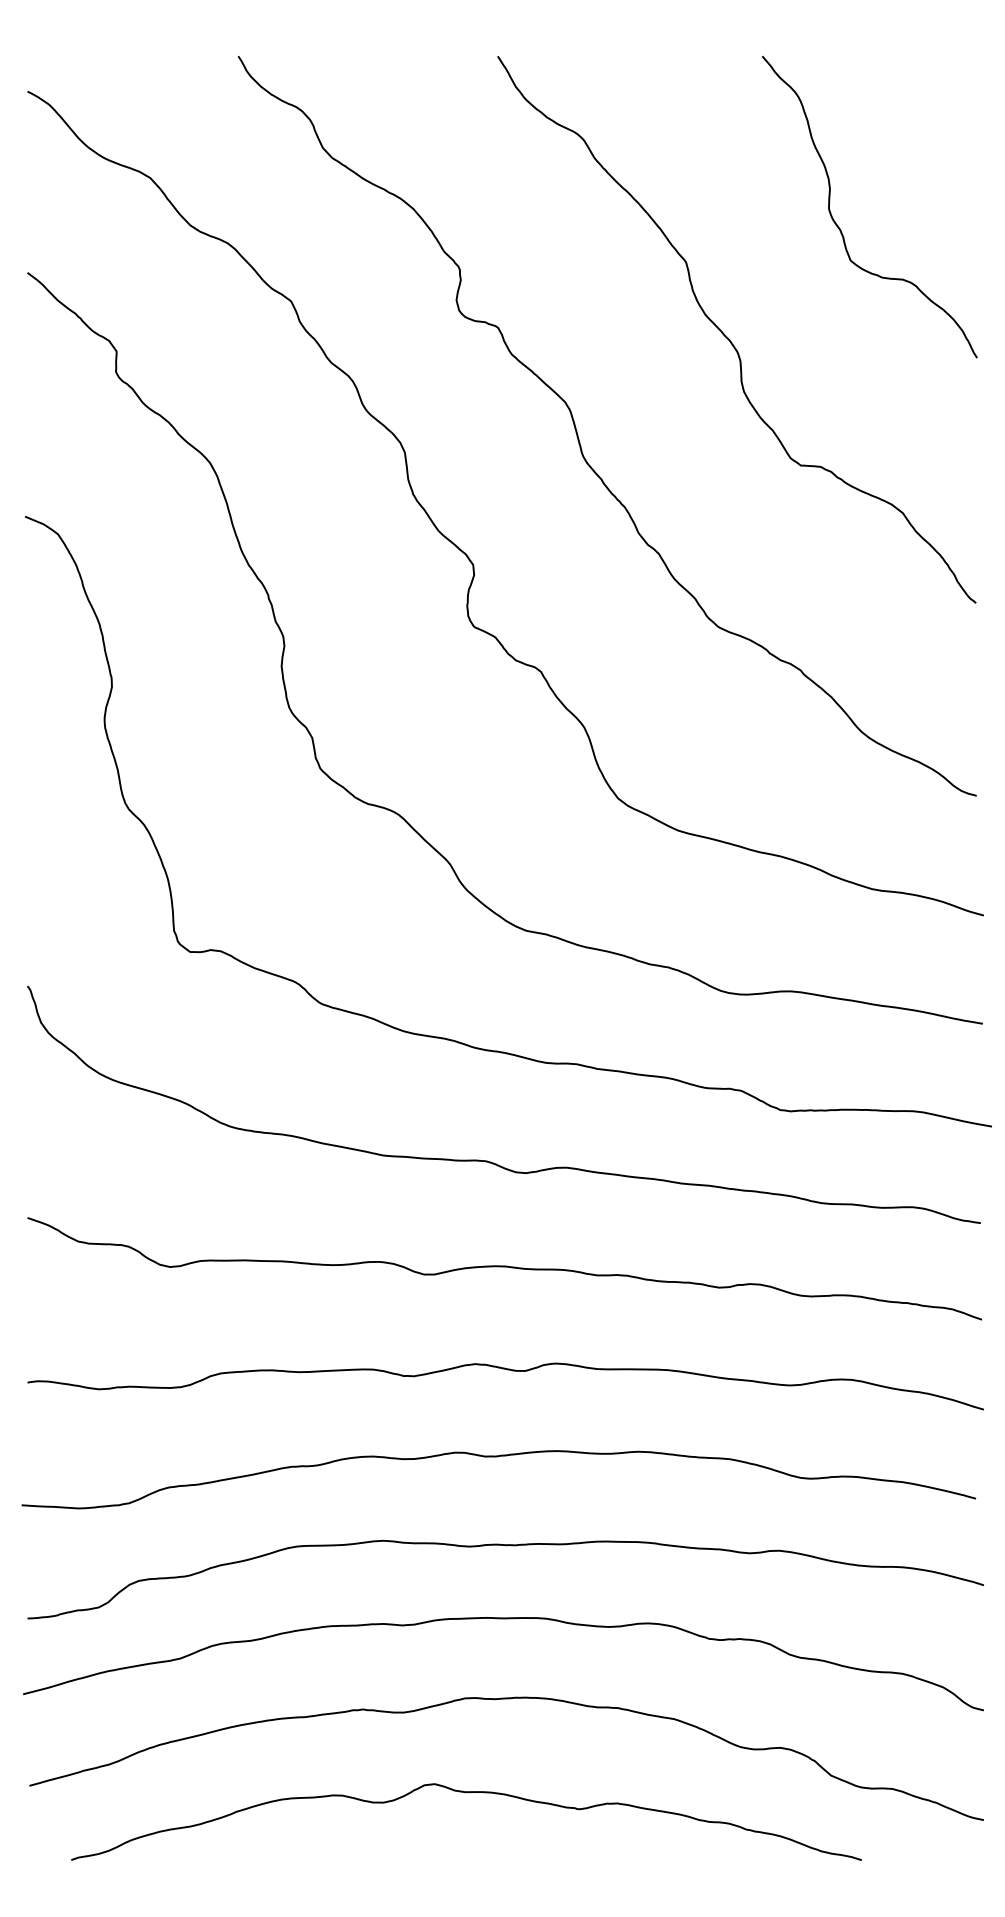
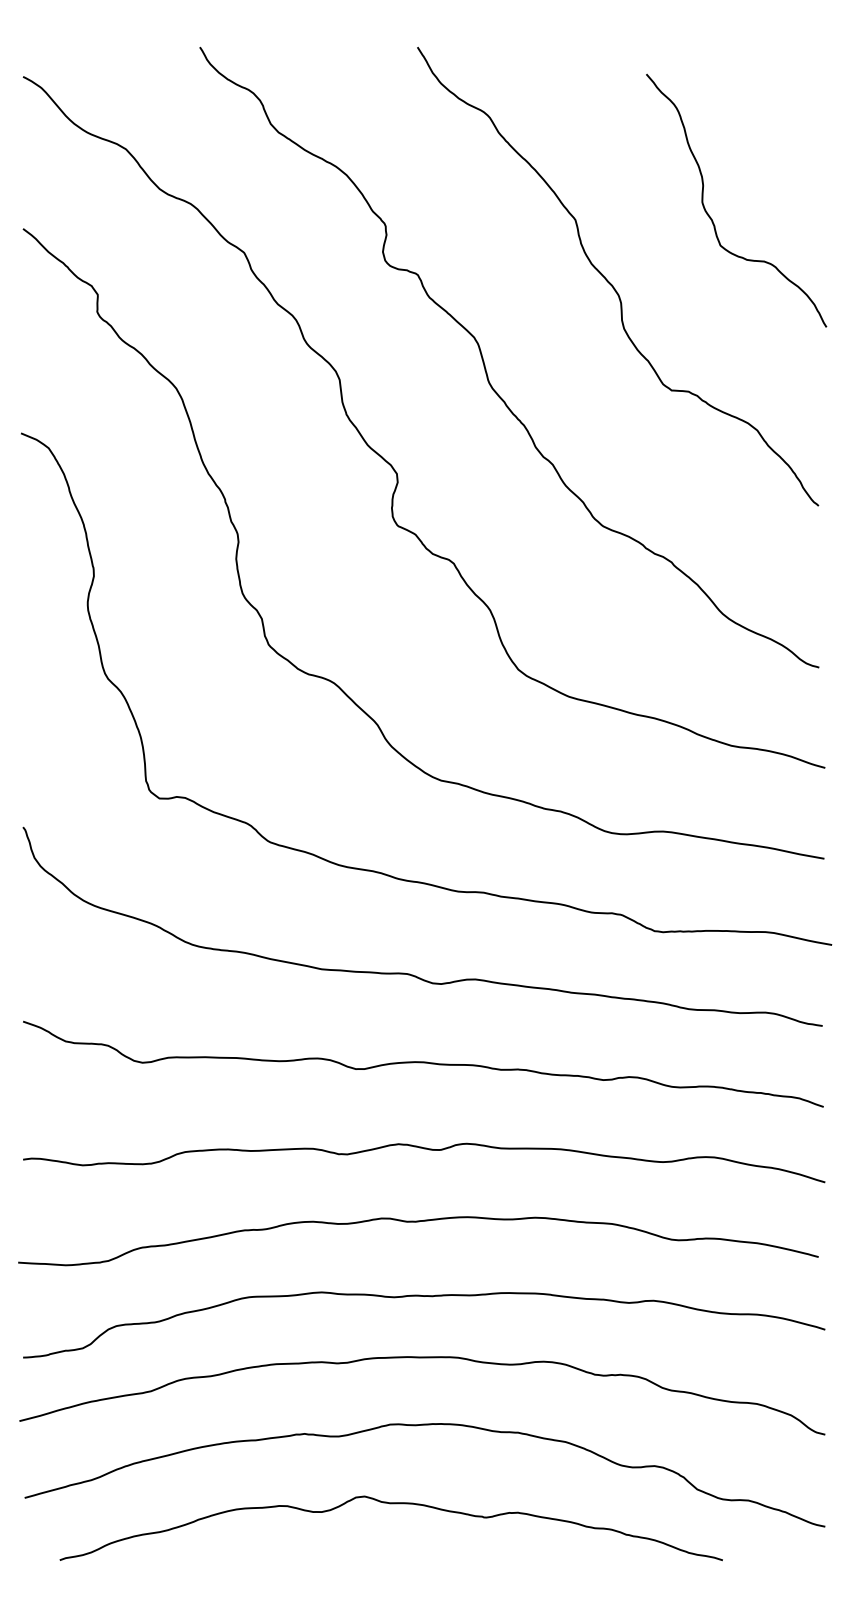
curve: (839, 227) -> (711, 217), moved

